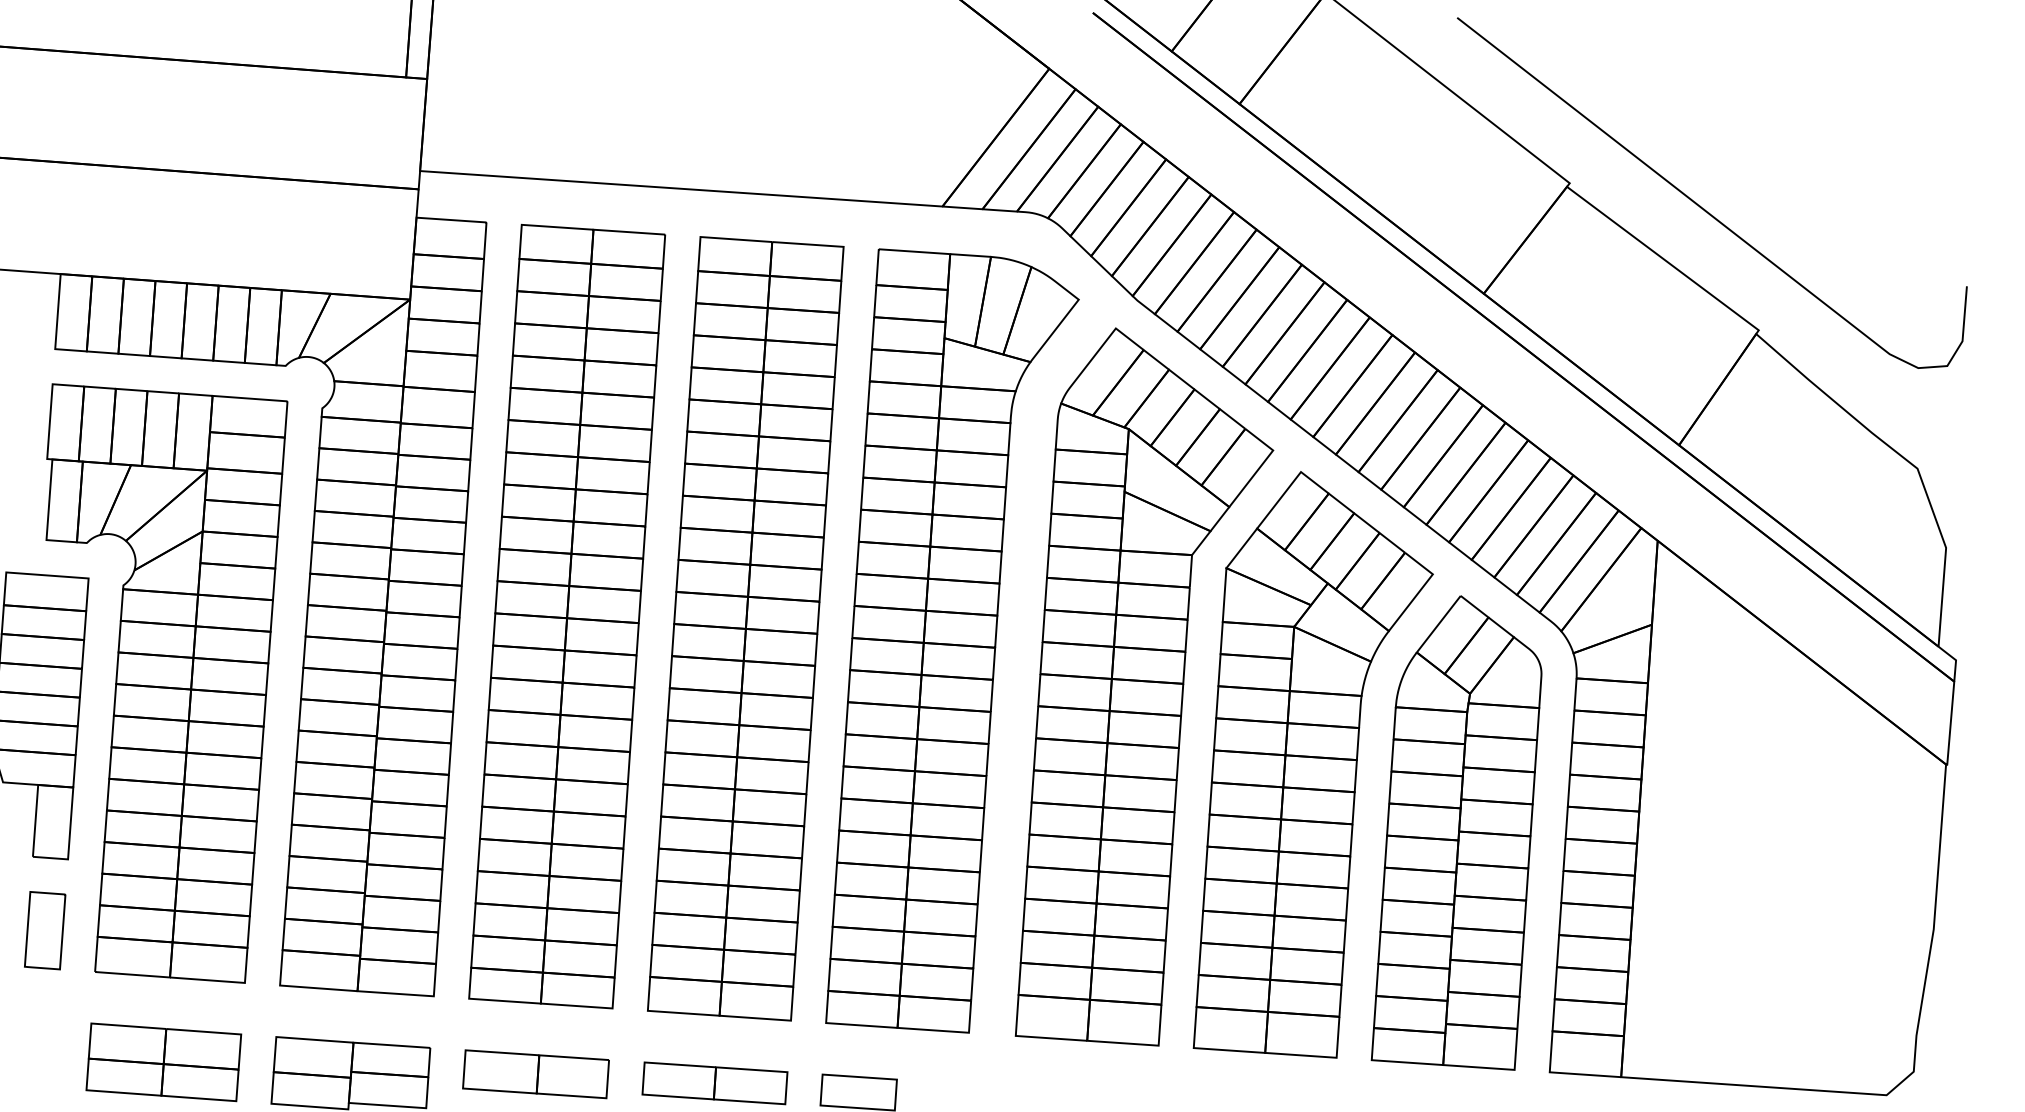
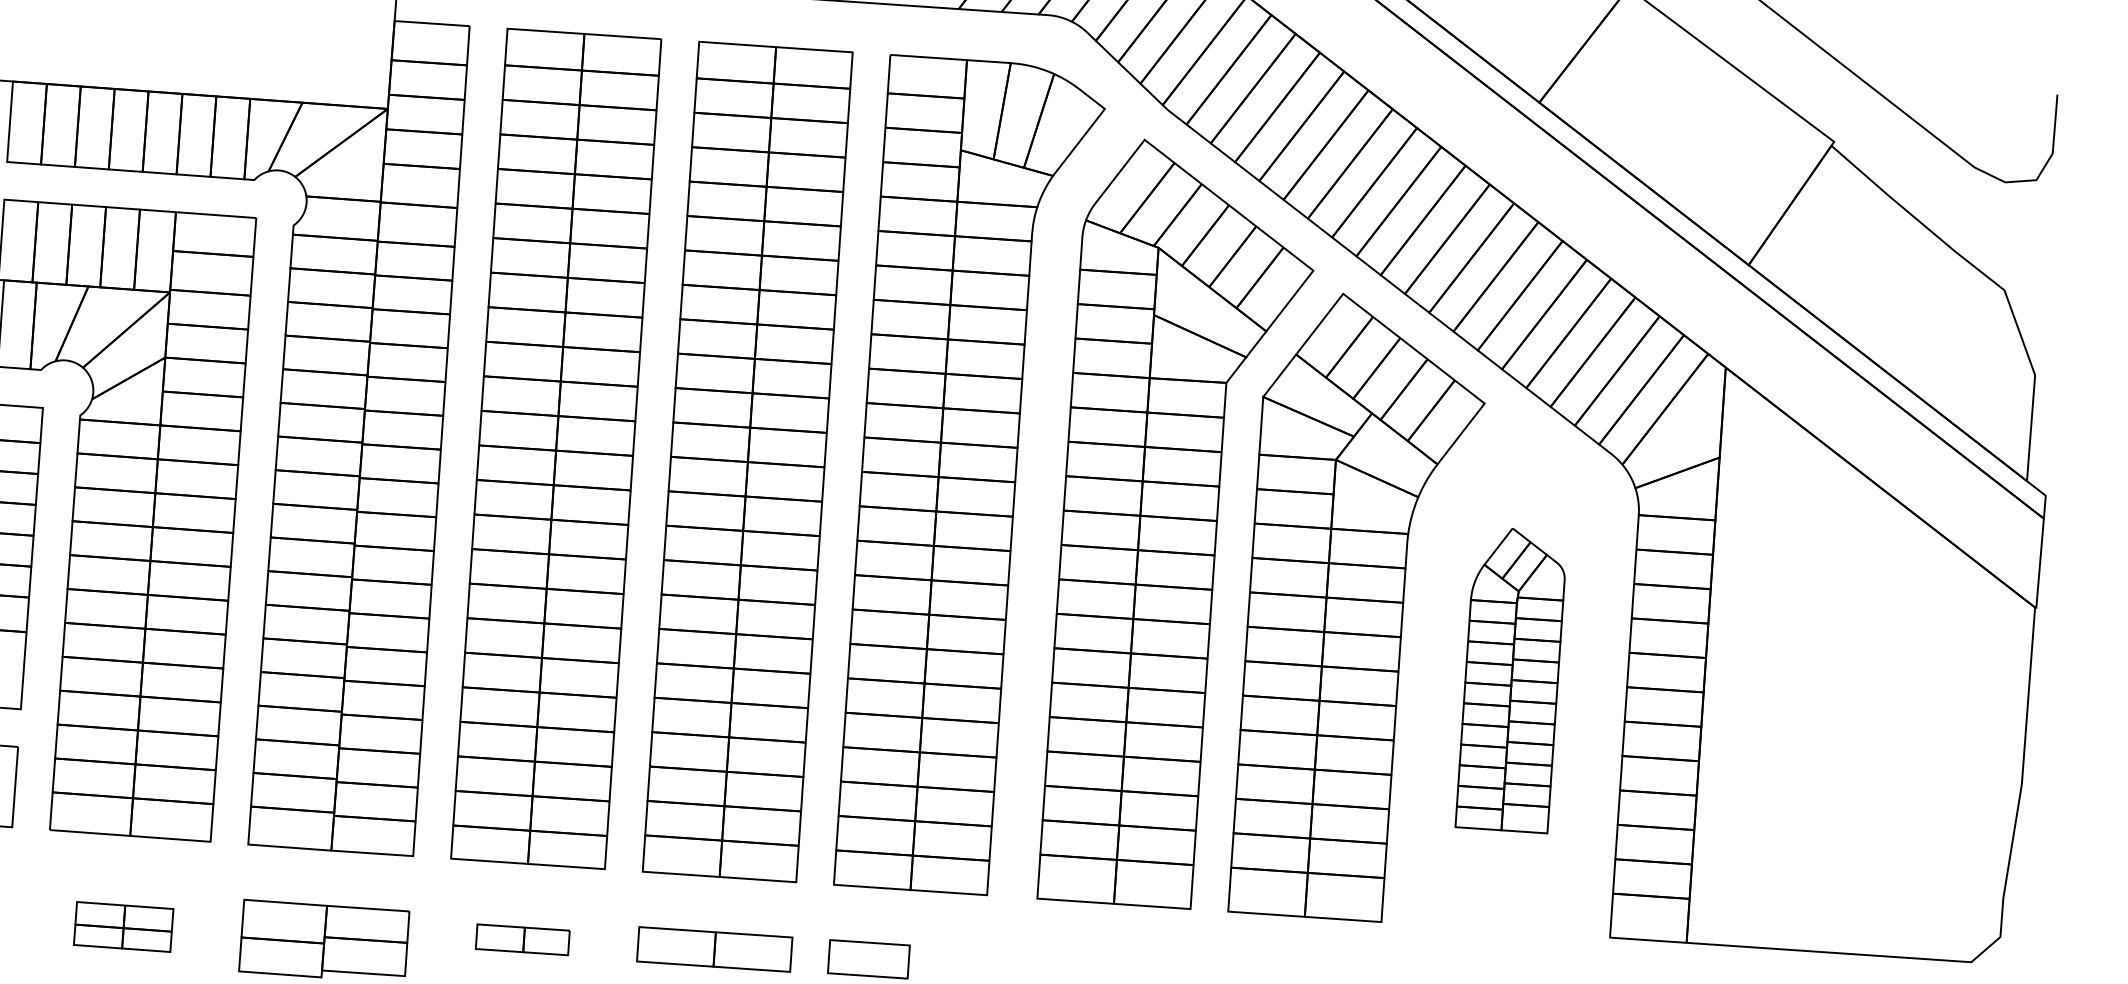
part: (1456, 832) -> (1510, 680), size x0.6
part: (163, 1062) -> (123, 927), size x0.6
part: (535, 1074) -> (522, 939), size x0.6

